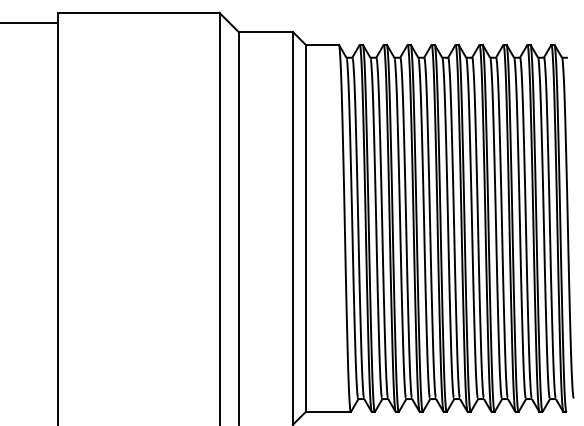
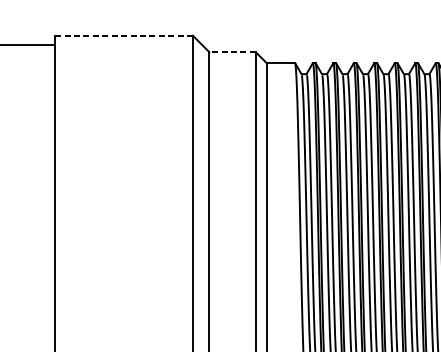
line: (138, 12) -> (123, 35), solid -> dashed
line: (265, 32) -> (232, 52), solid -> dashed

